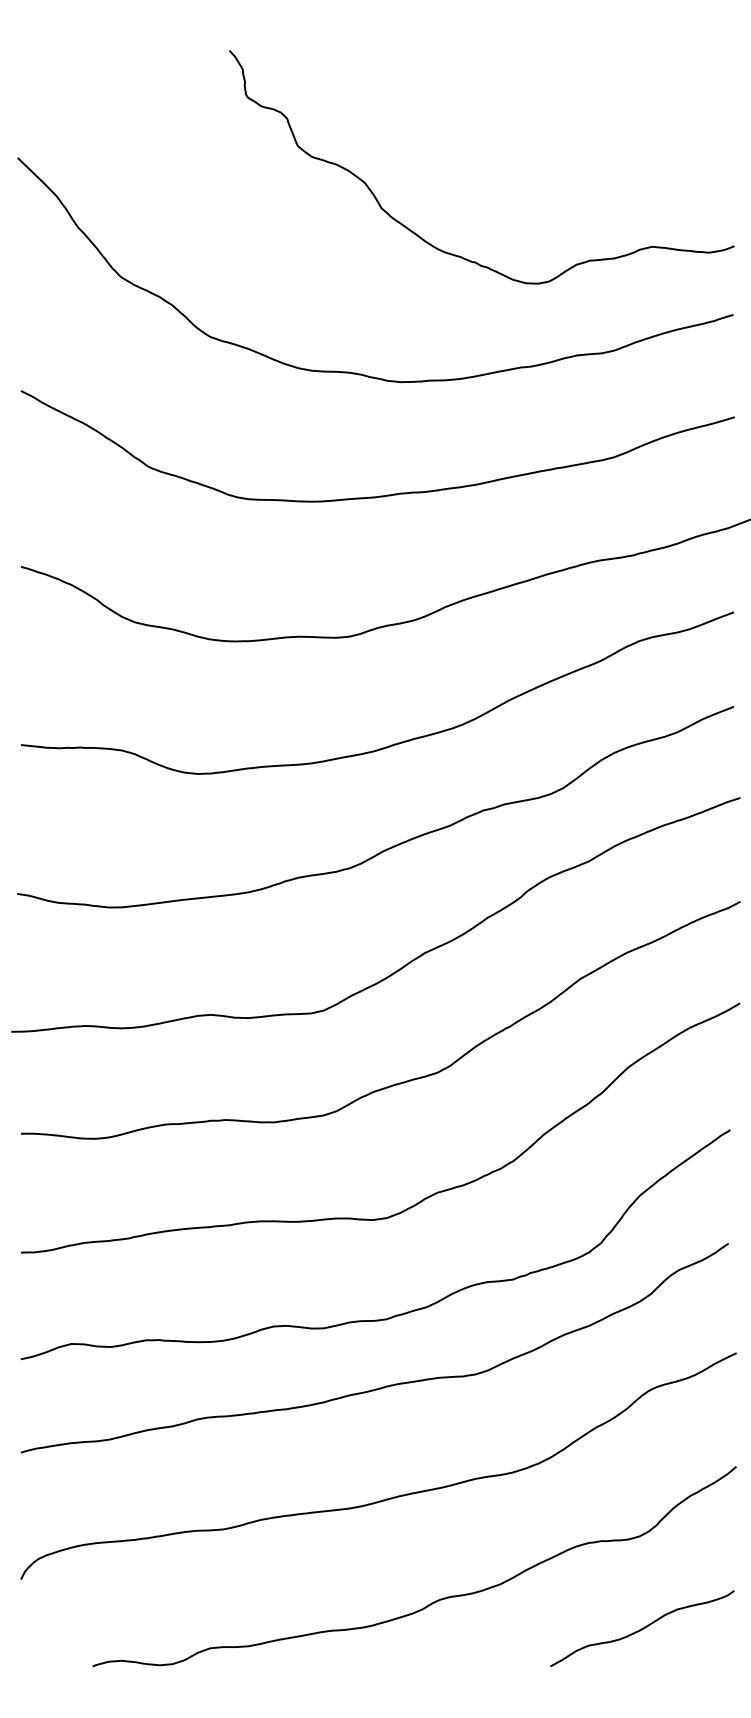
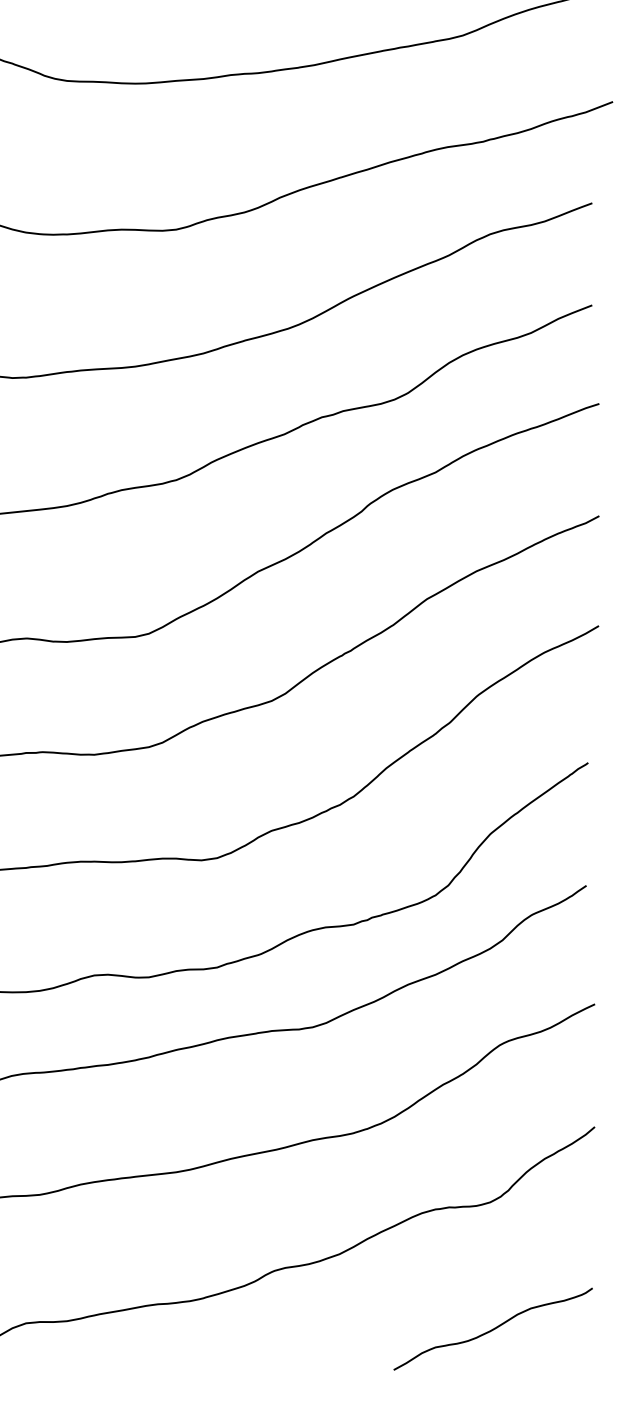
curve: (642, 1628) -> (493, 1328), moved

